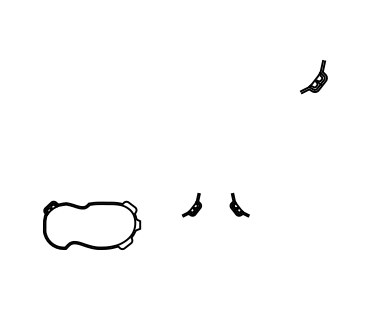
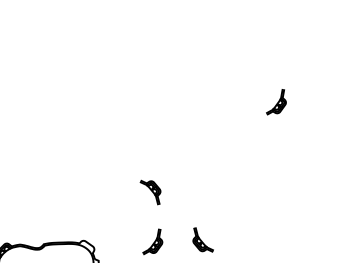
part: (313, 76) -> (275, 101), size x0.71
part: (191, 158) -> (150, 192), added

